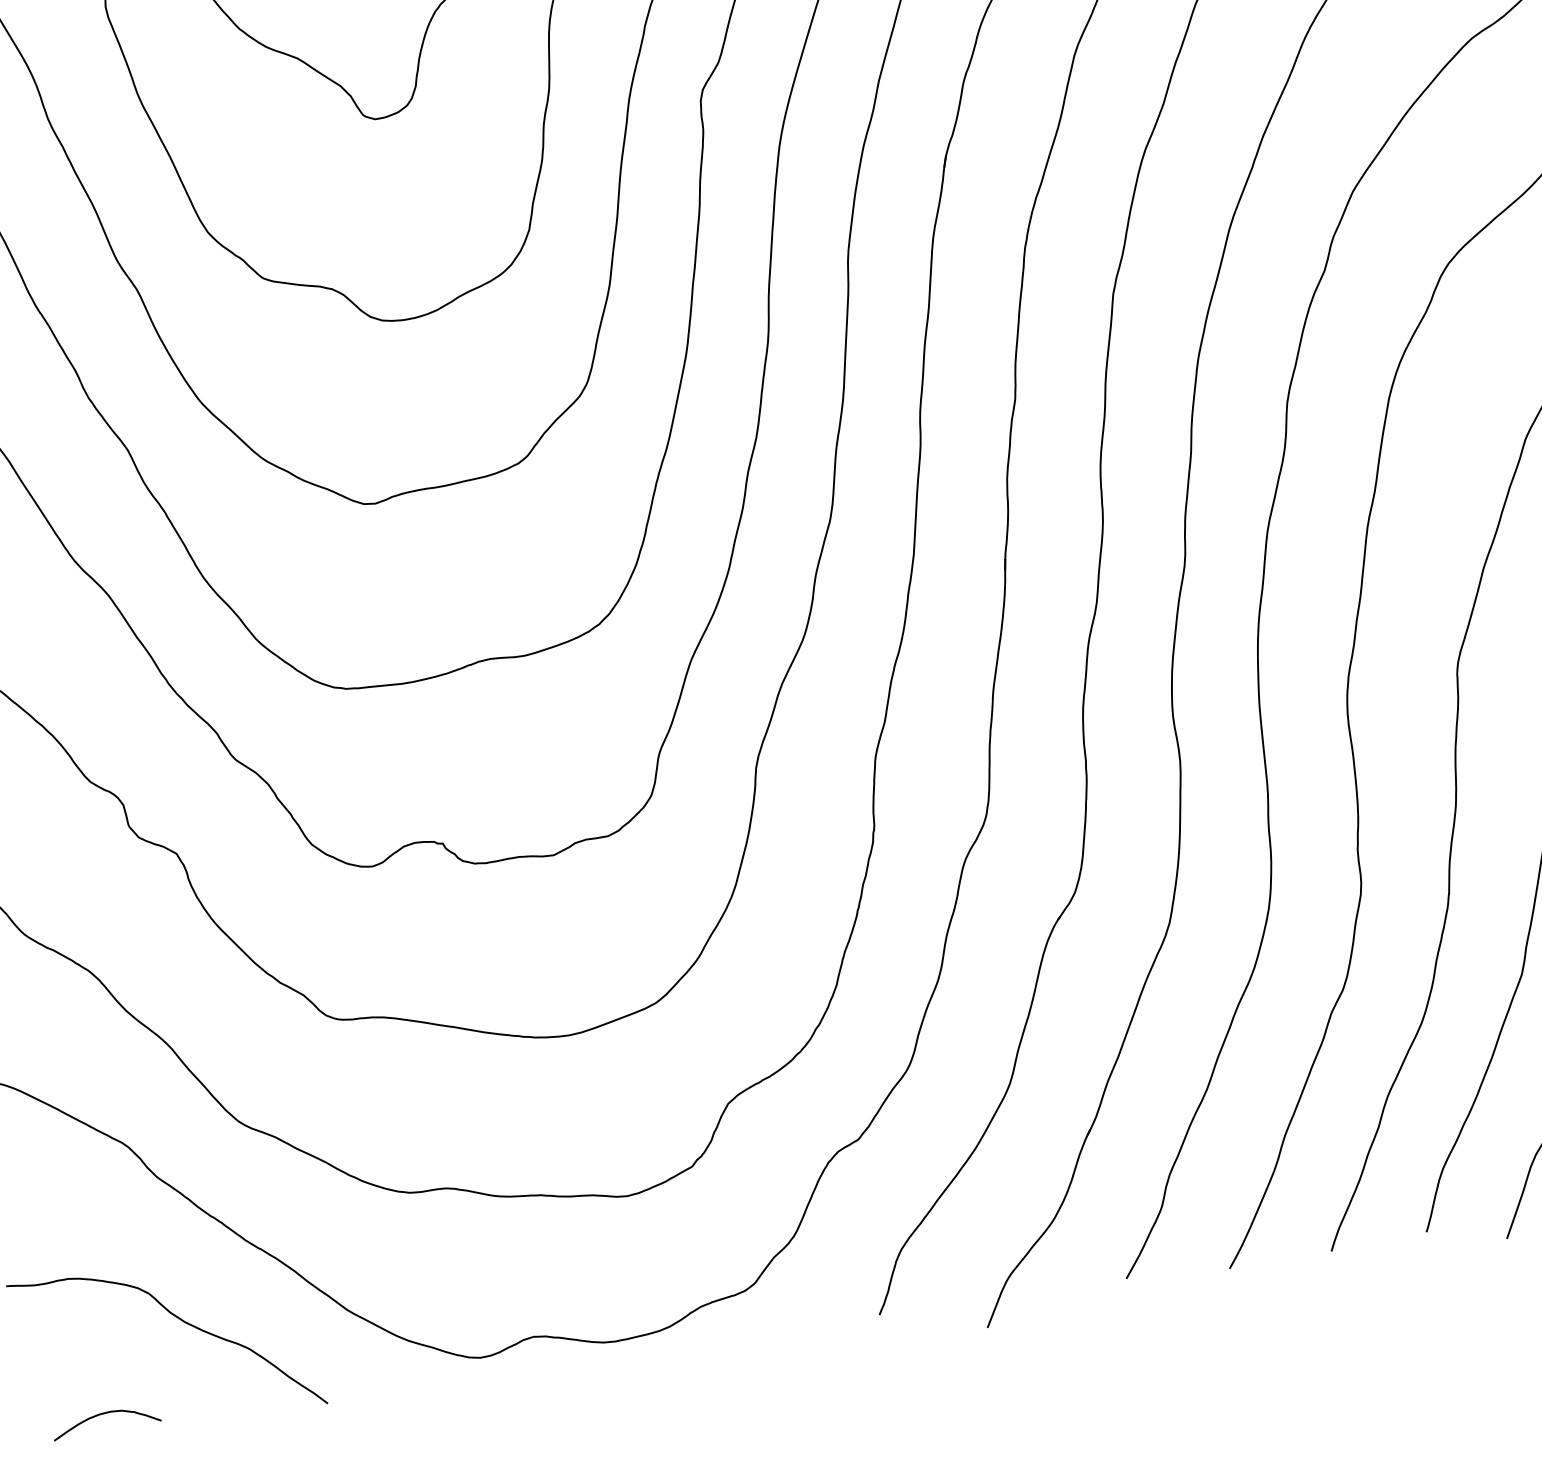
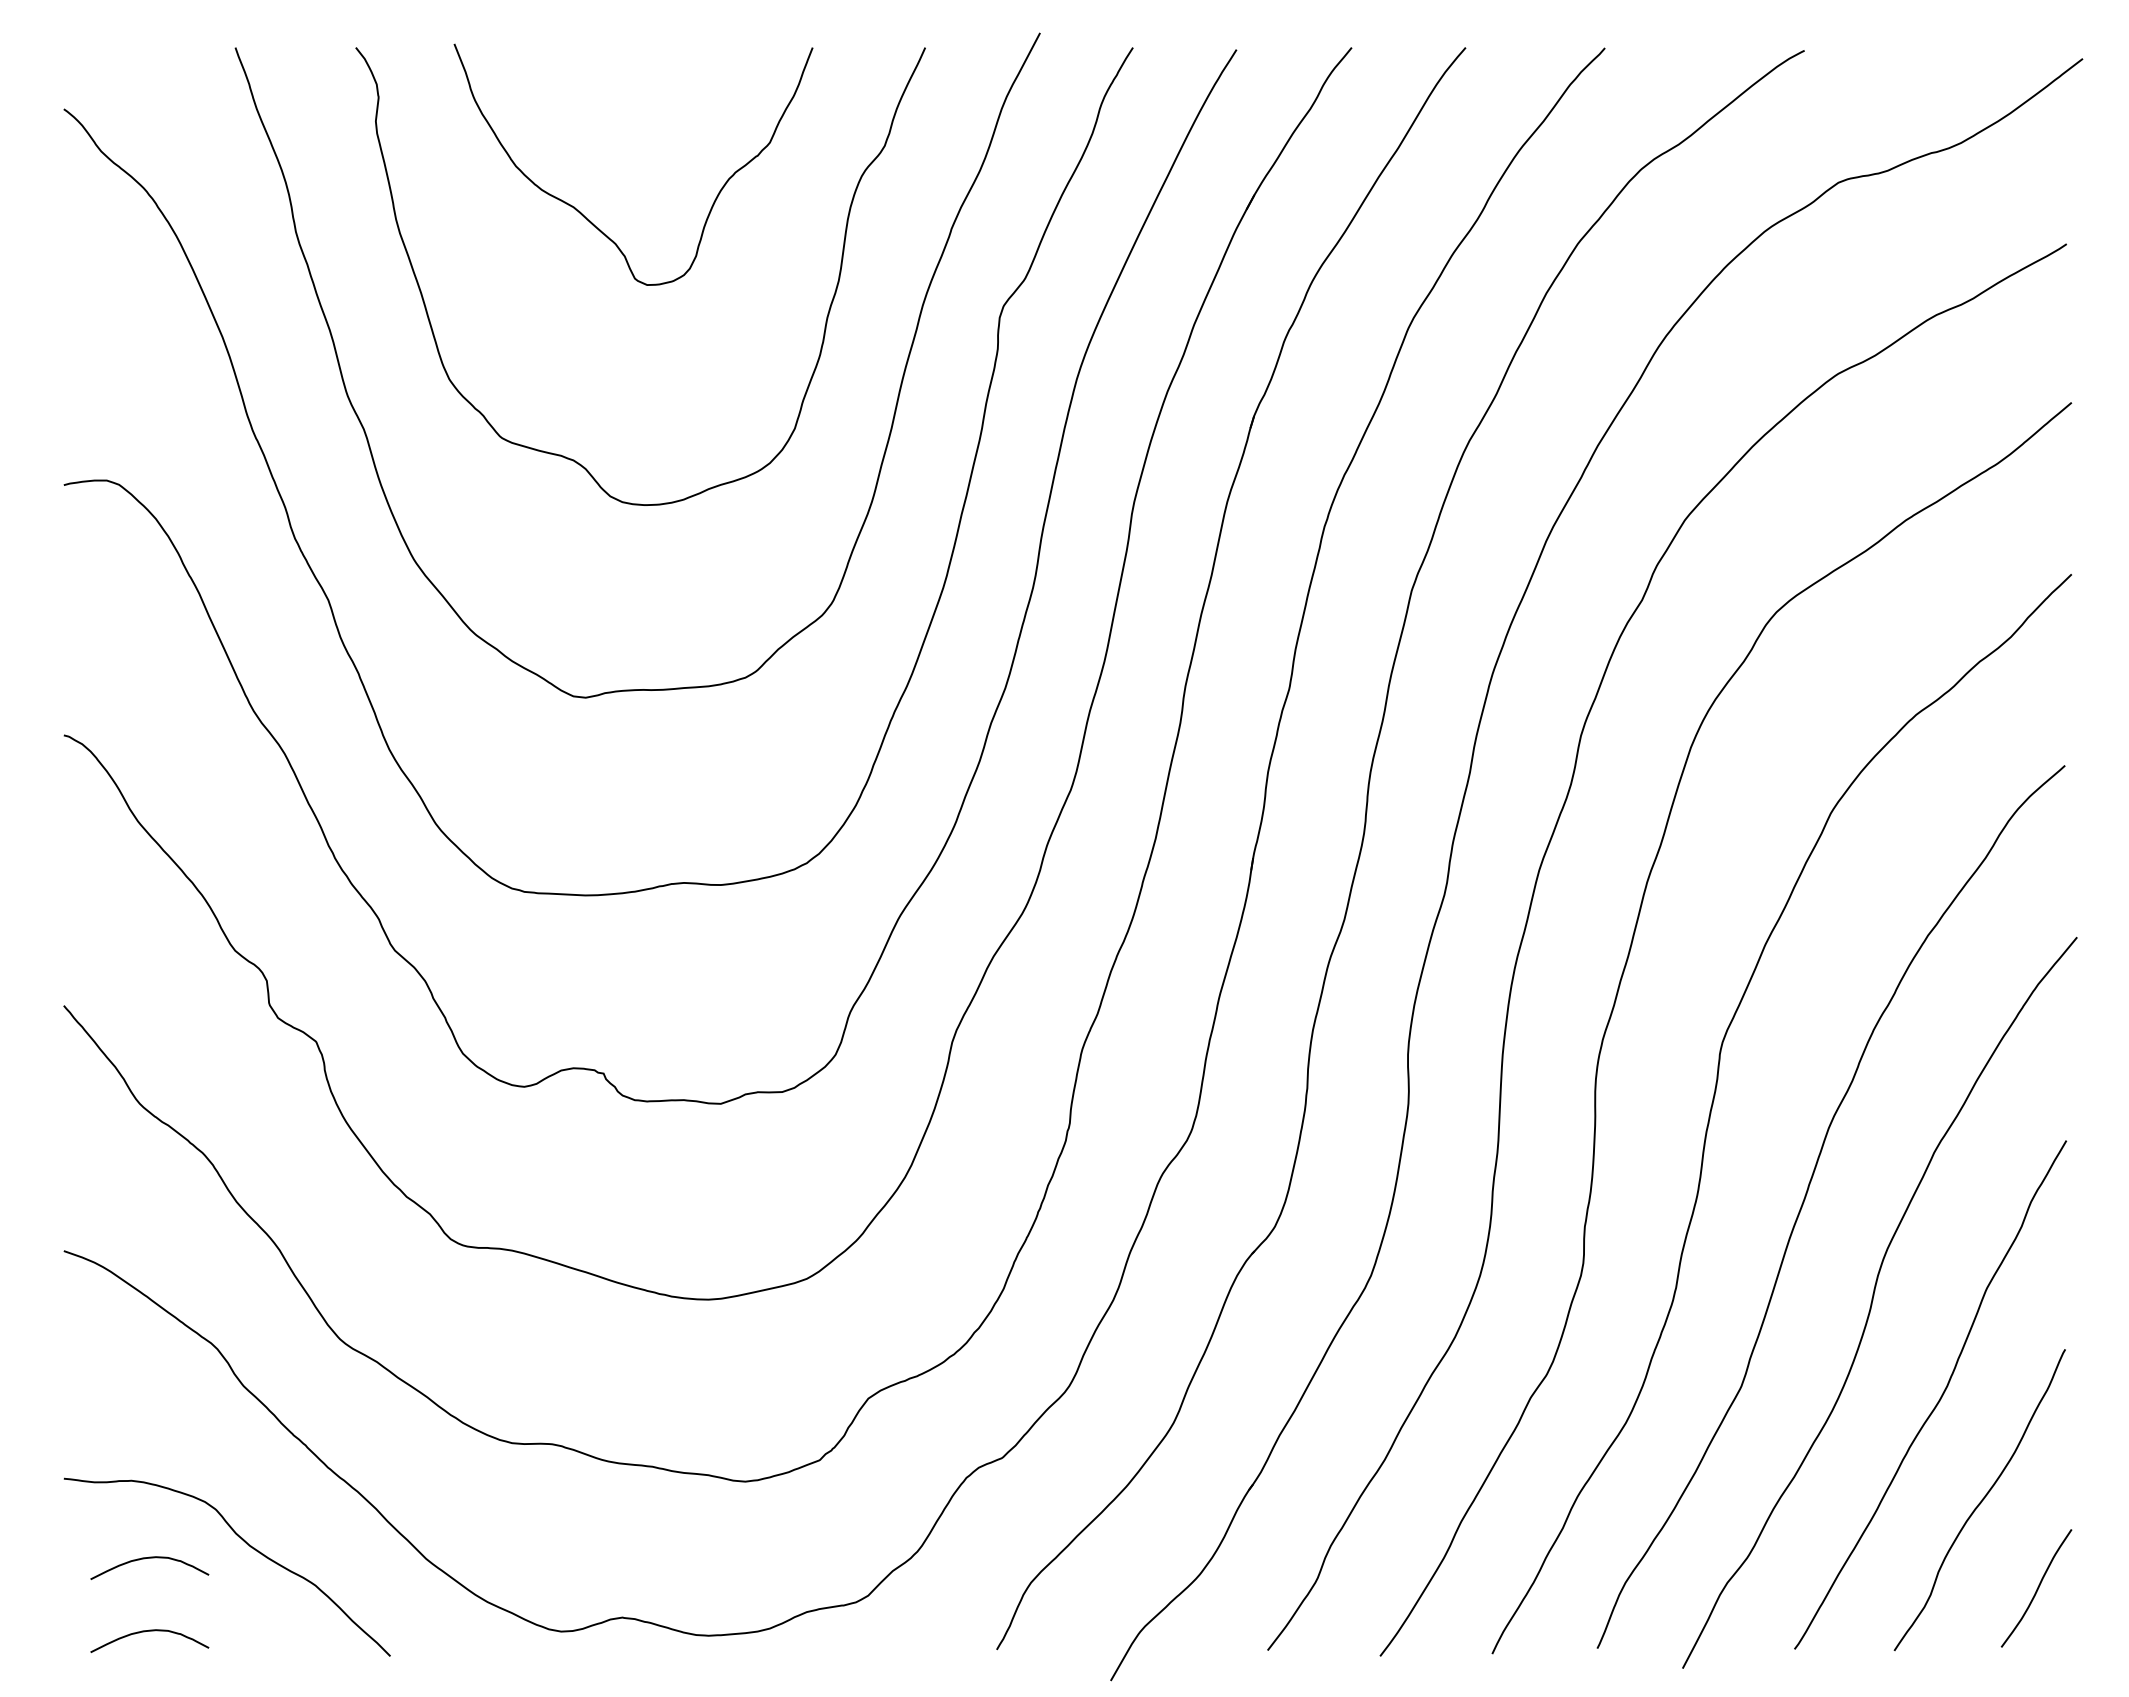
curve: (95, 1347) -> (149, 1558), added

